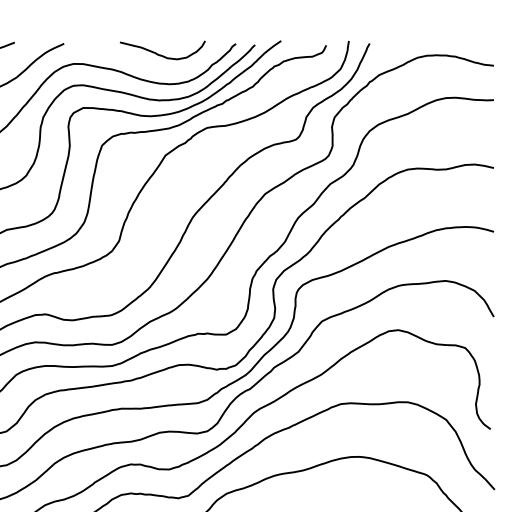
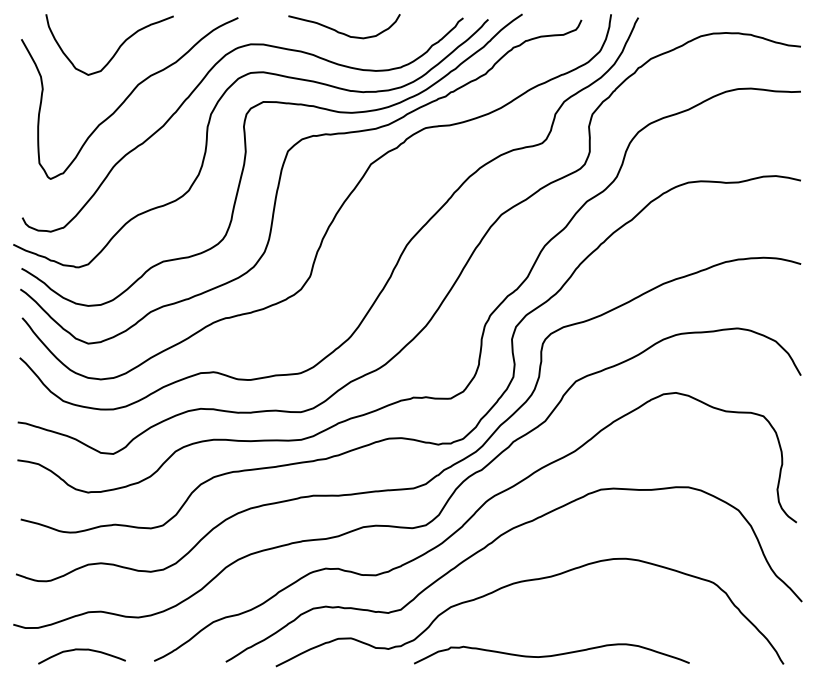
curve: (161, 54) -> (342, 32), moved

